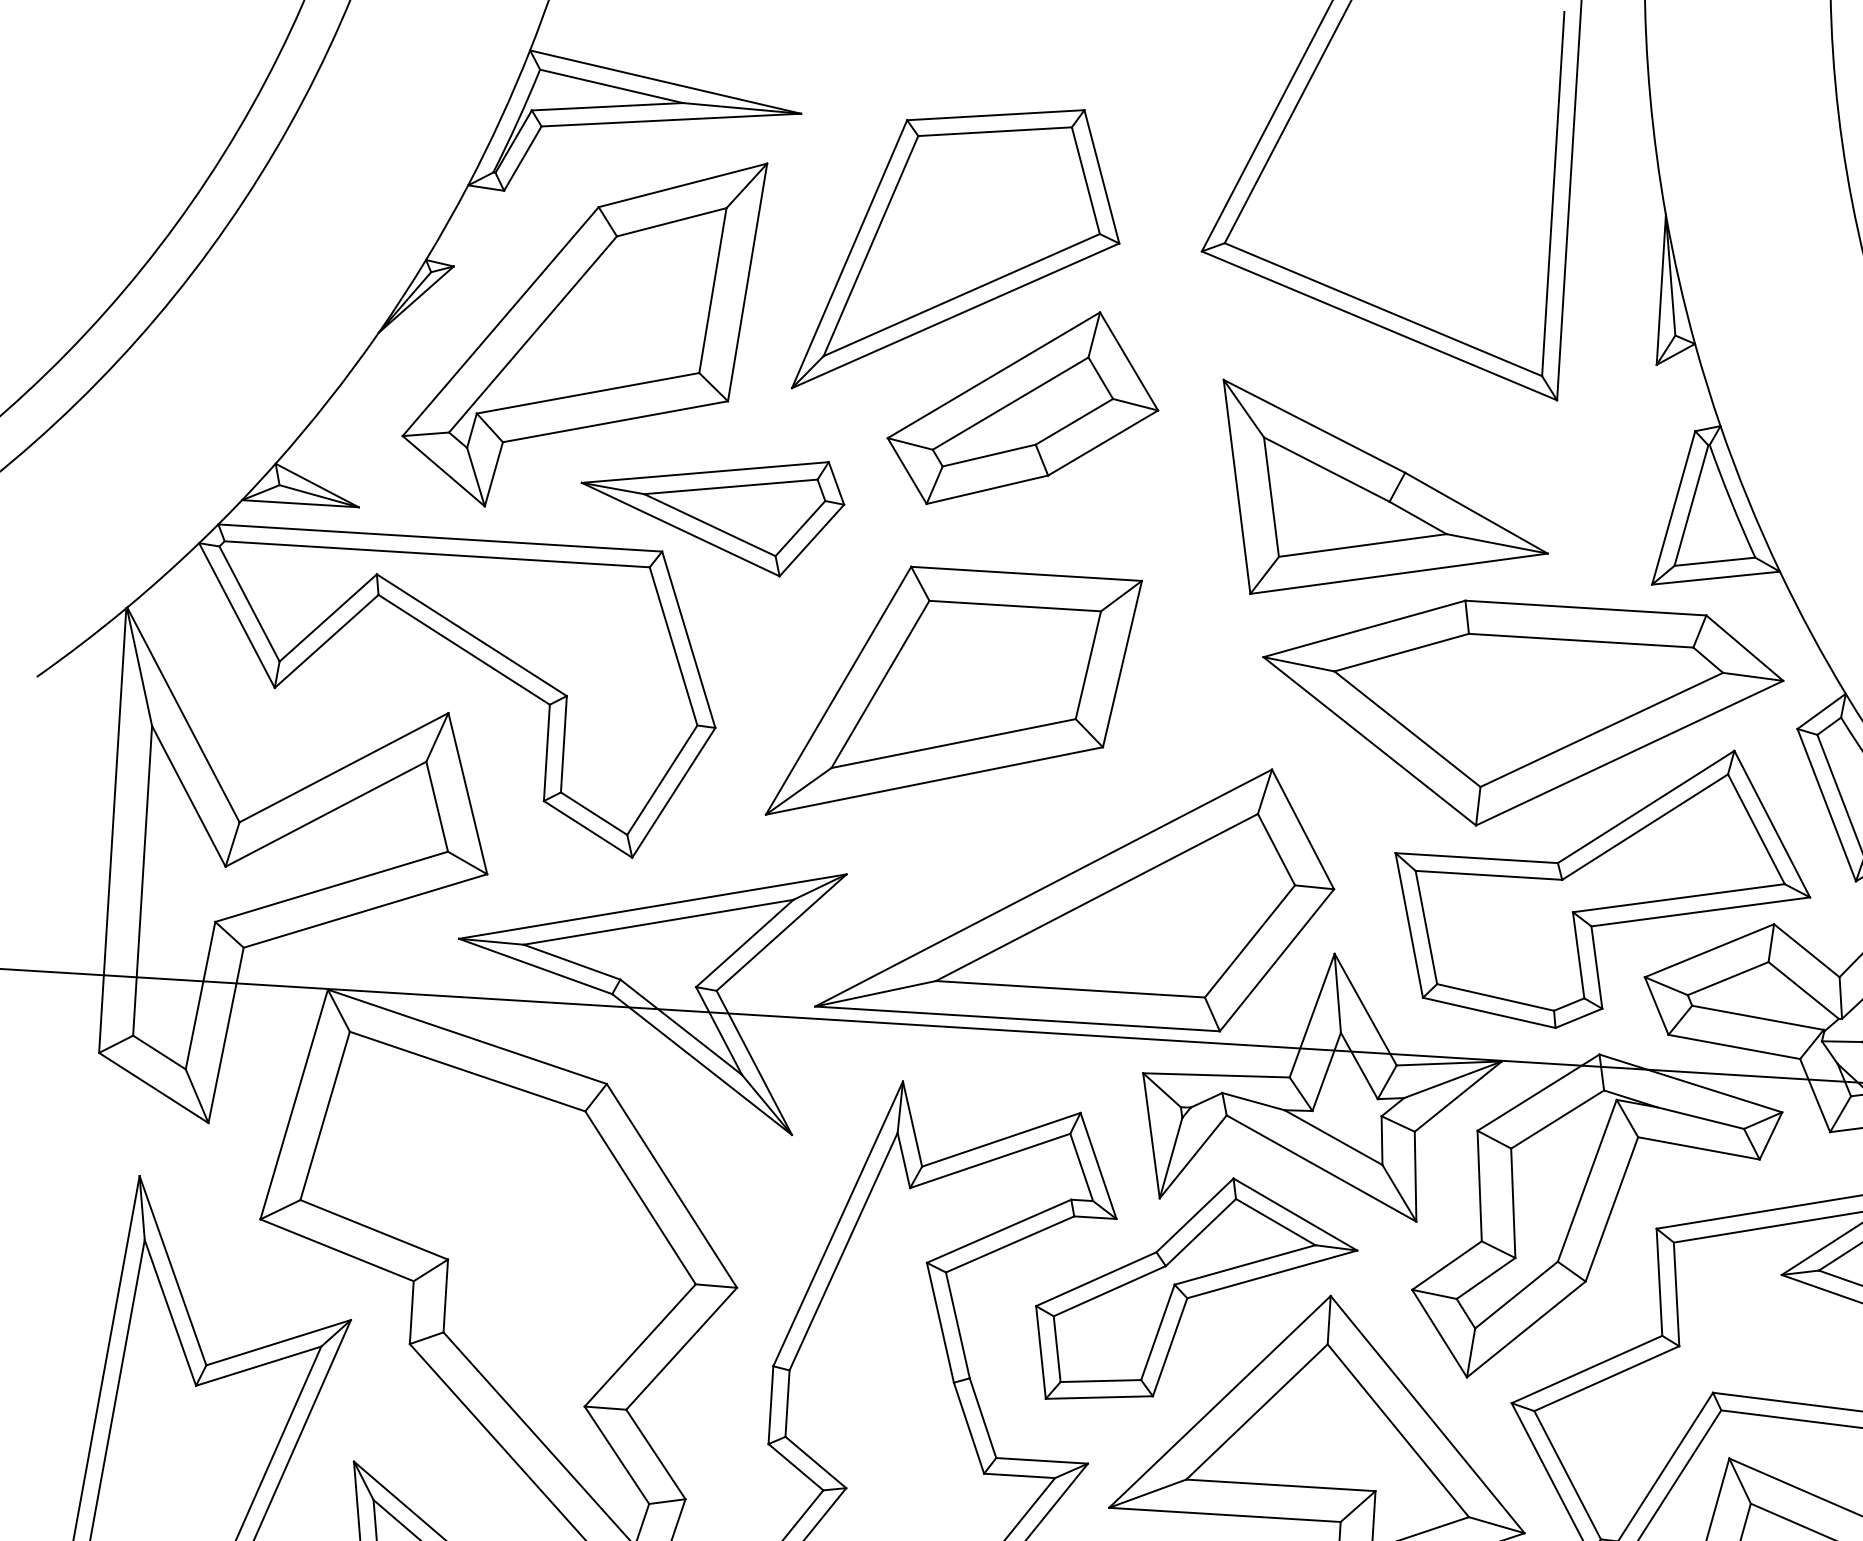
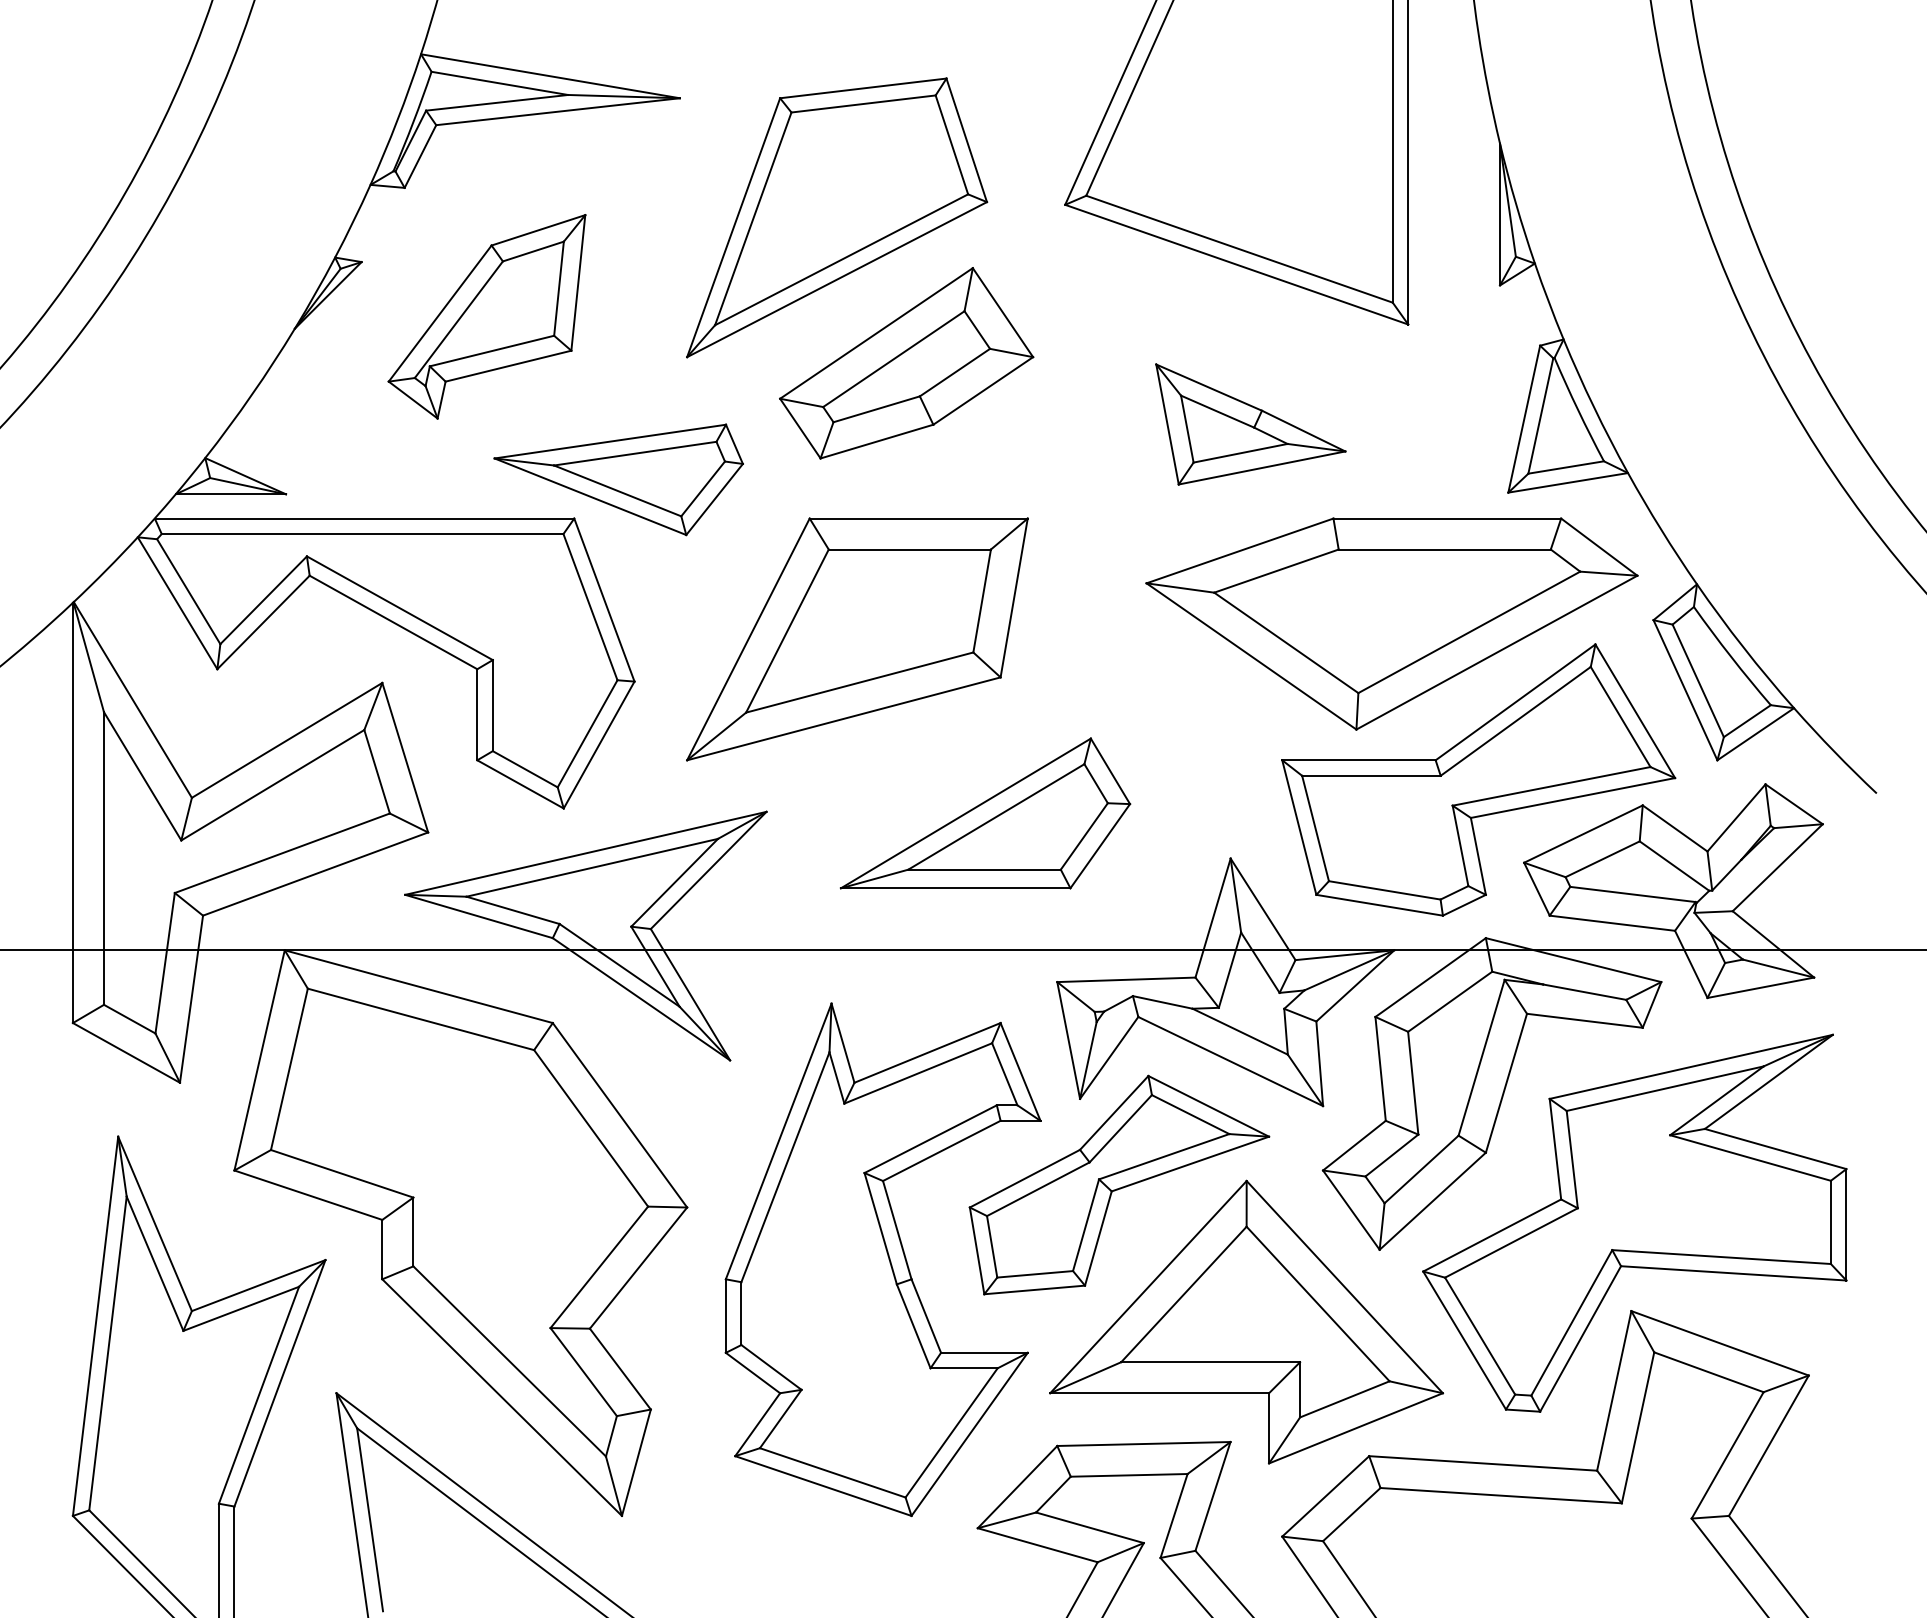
part: (582, 332) -> (486, 316), size x0.6
part: (1383, 495) -> (1250, 424), size x0.6
part: (1078, 890) -> (985, 813), size x0.6

